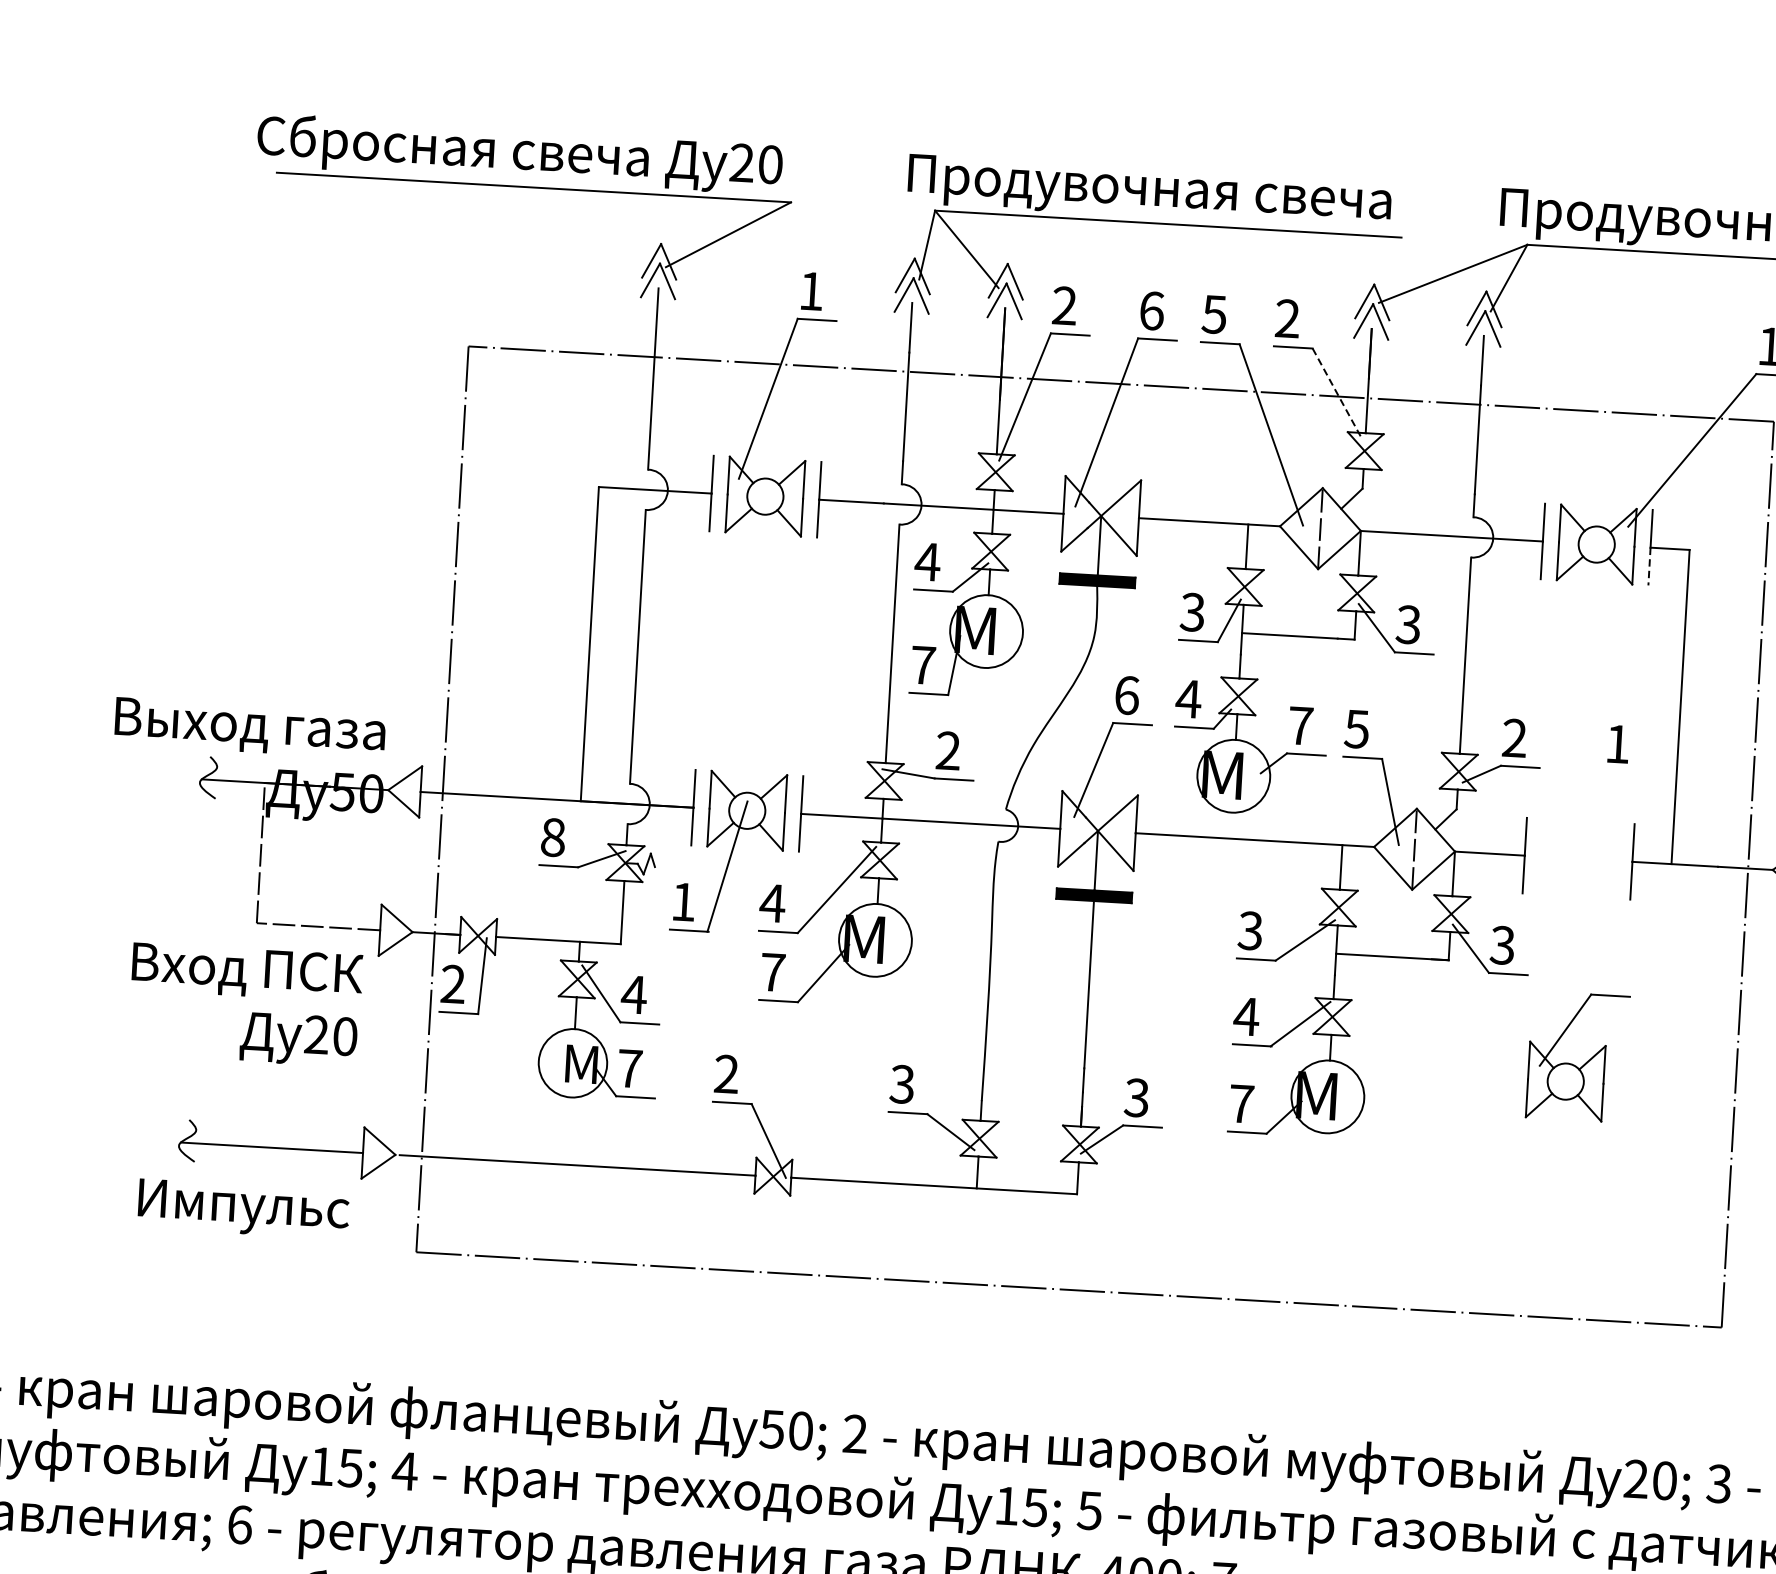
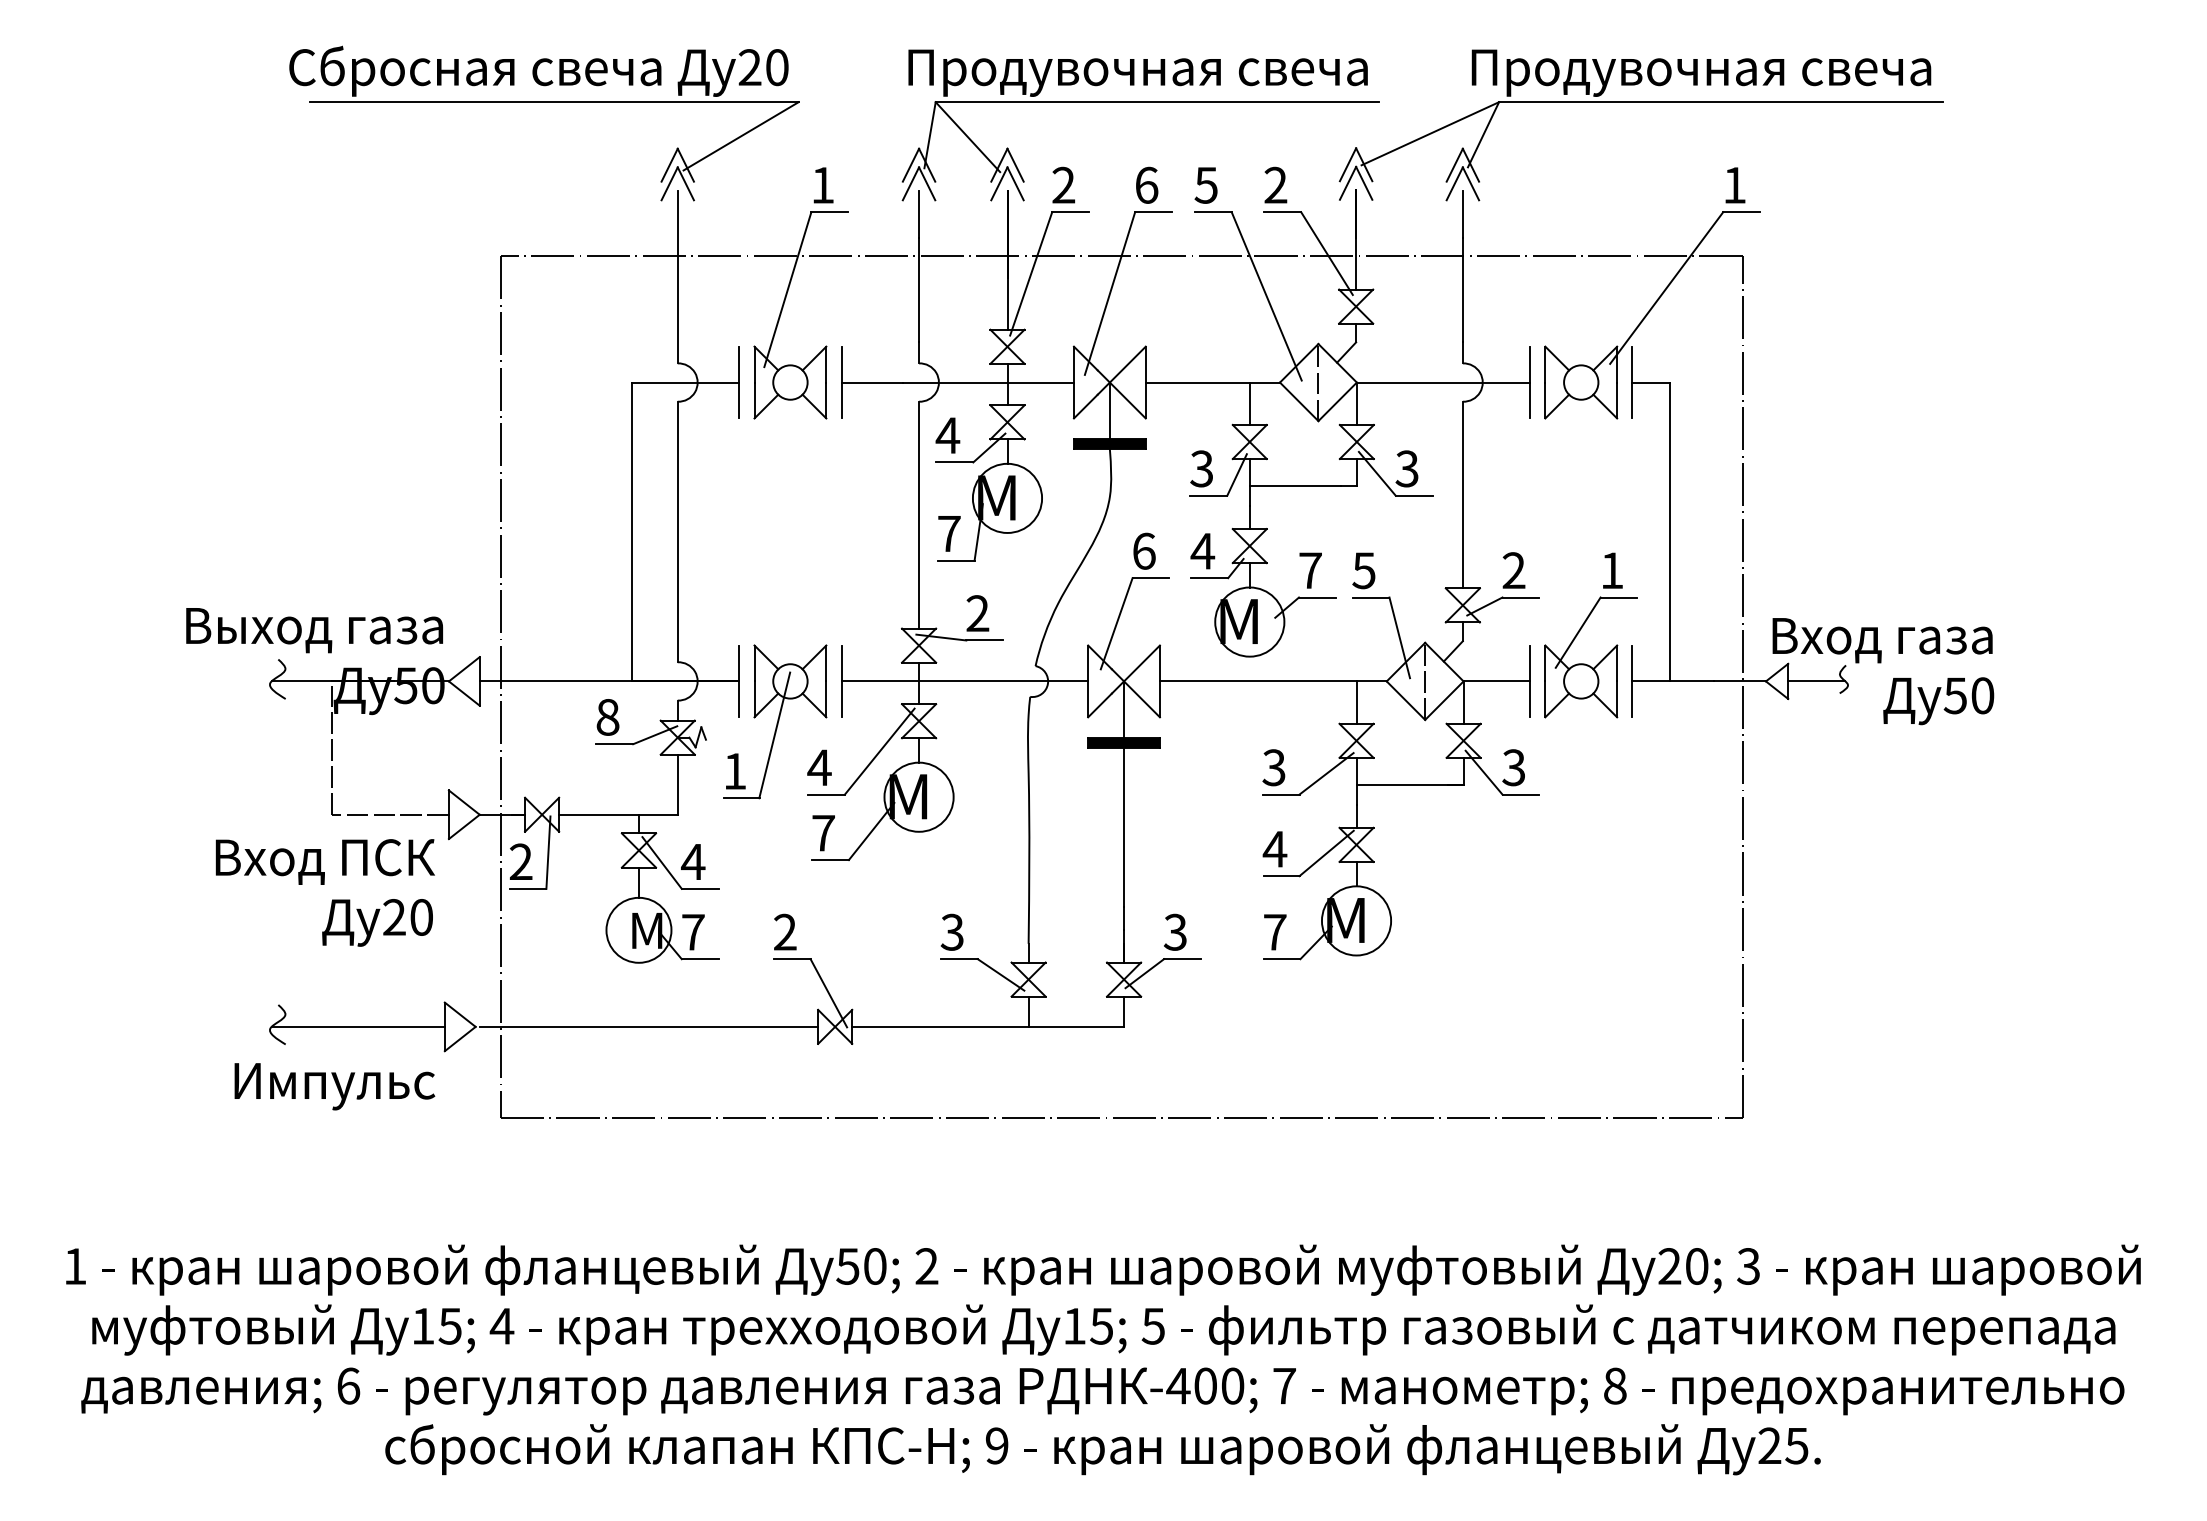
line: (1337, 393) -> (1327, 253), dashed -> solid
line: (1649, 566) -> (1632, 400), dashed -> solid
part: (1574, 1064) -> (1588, 664), moved

